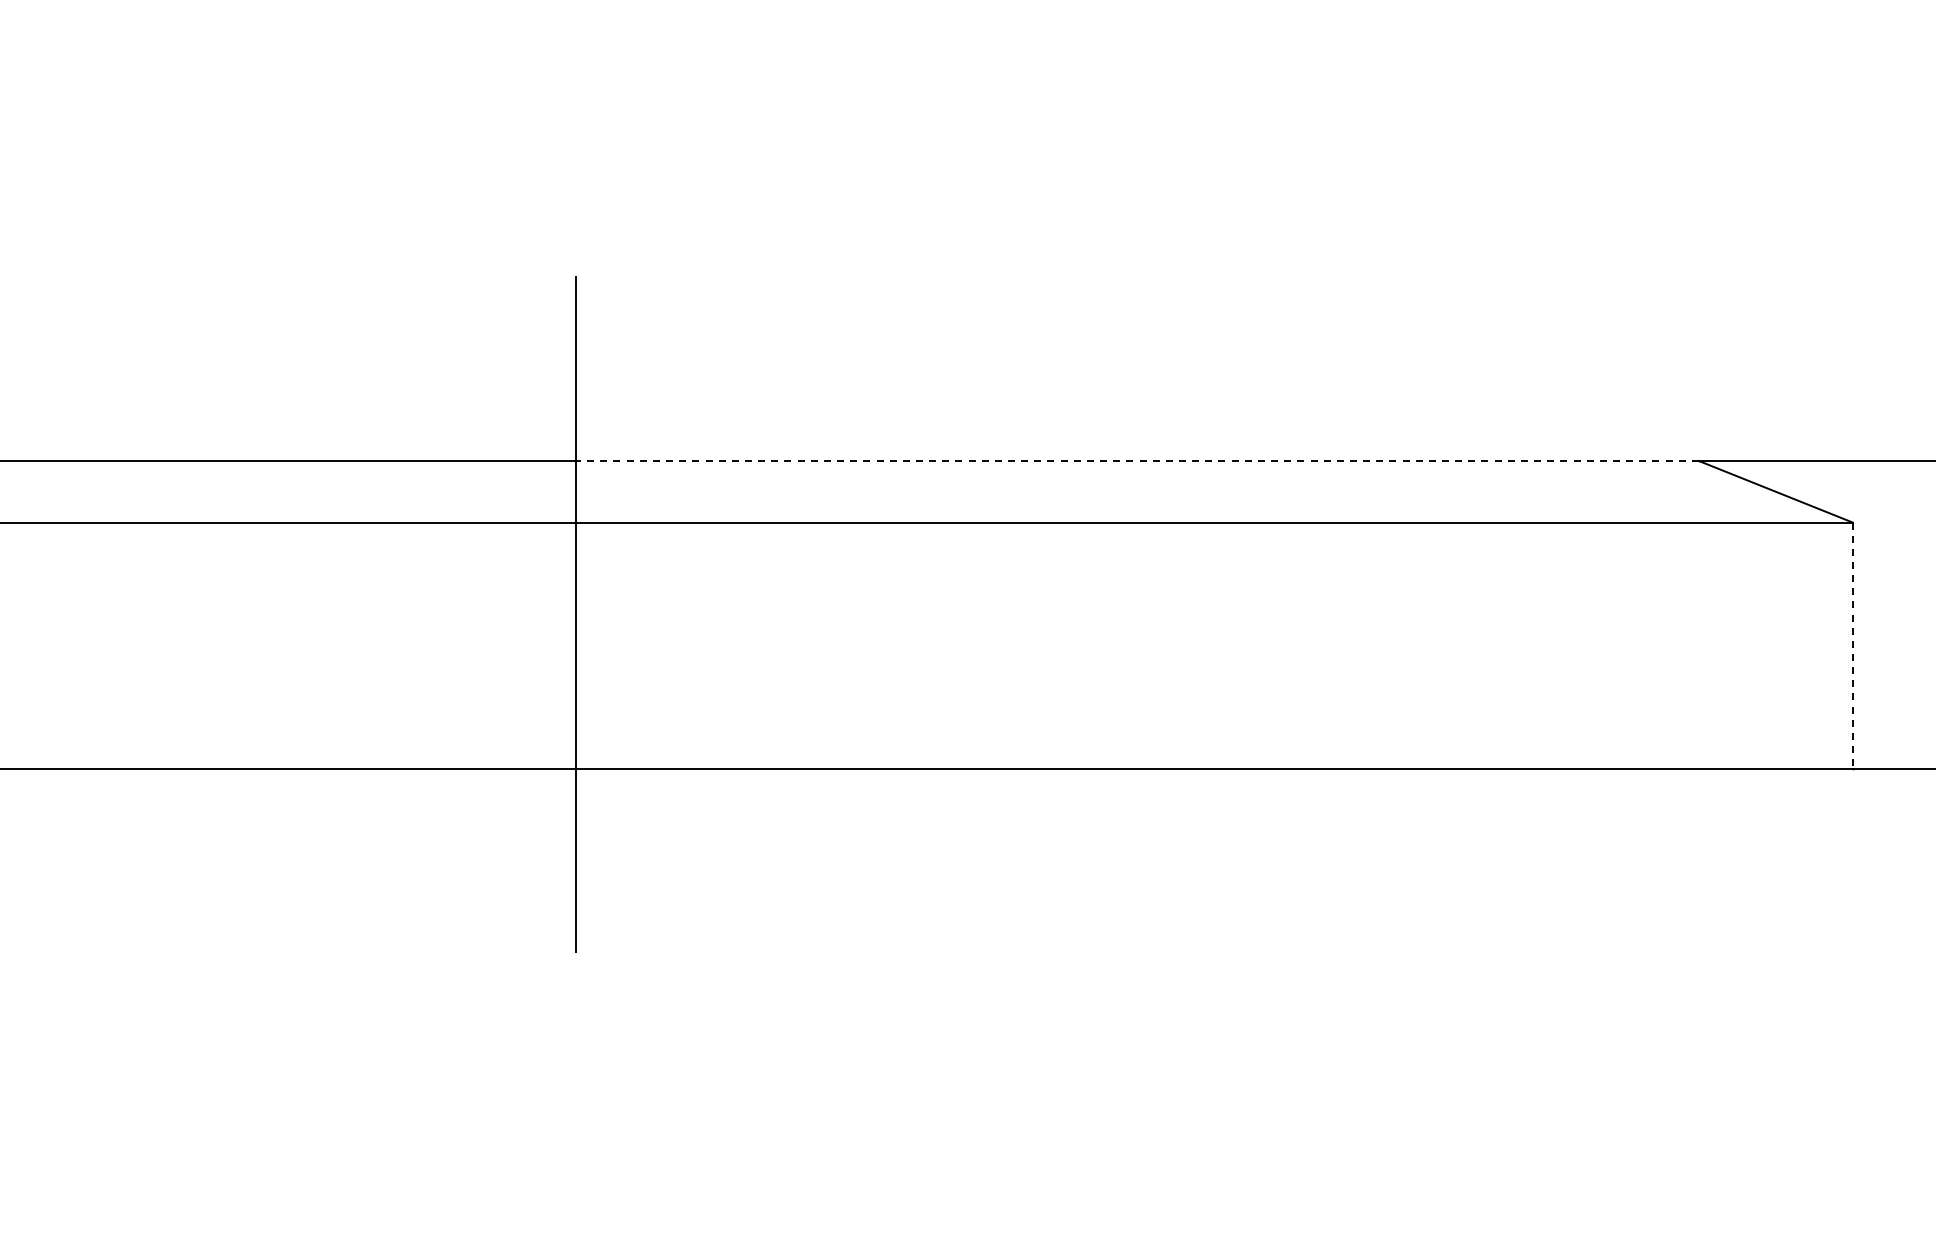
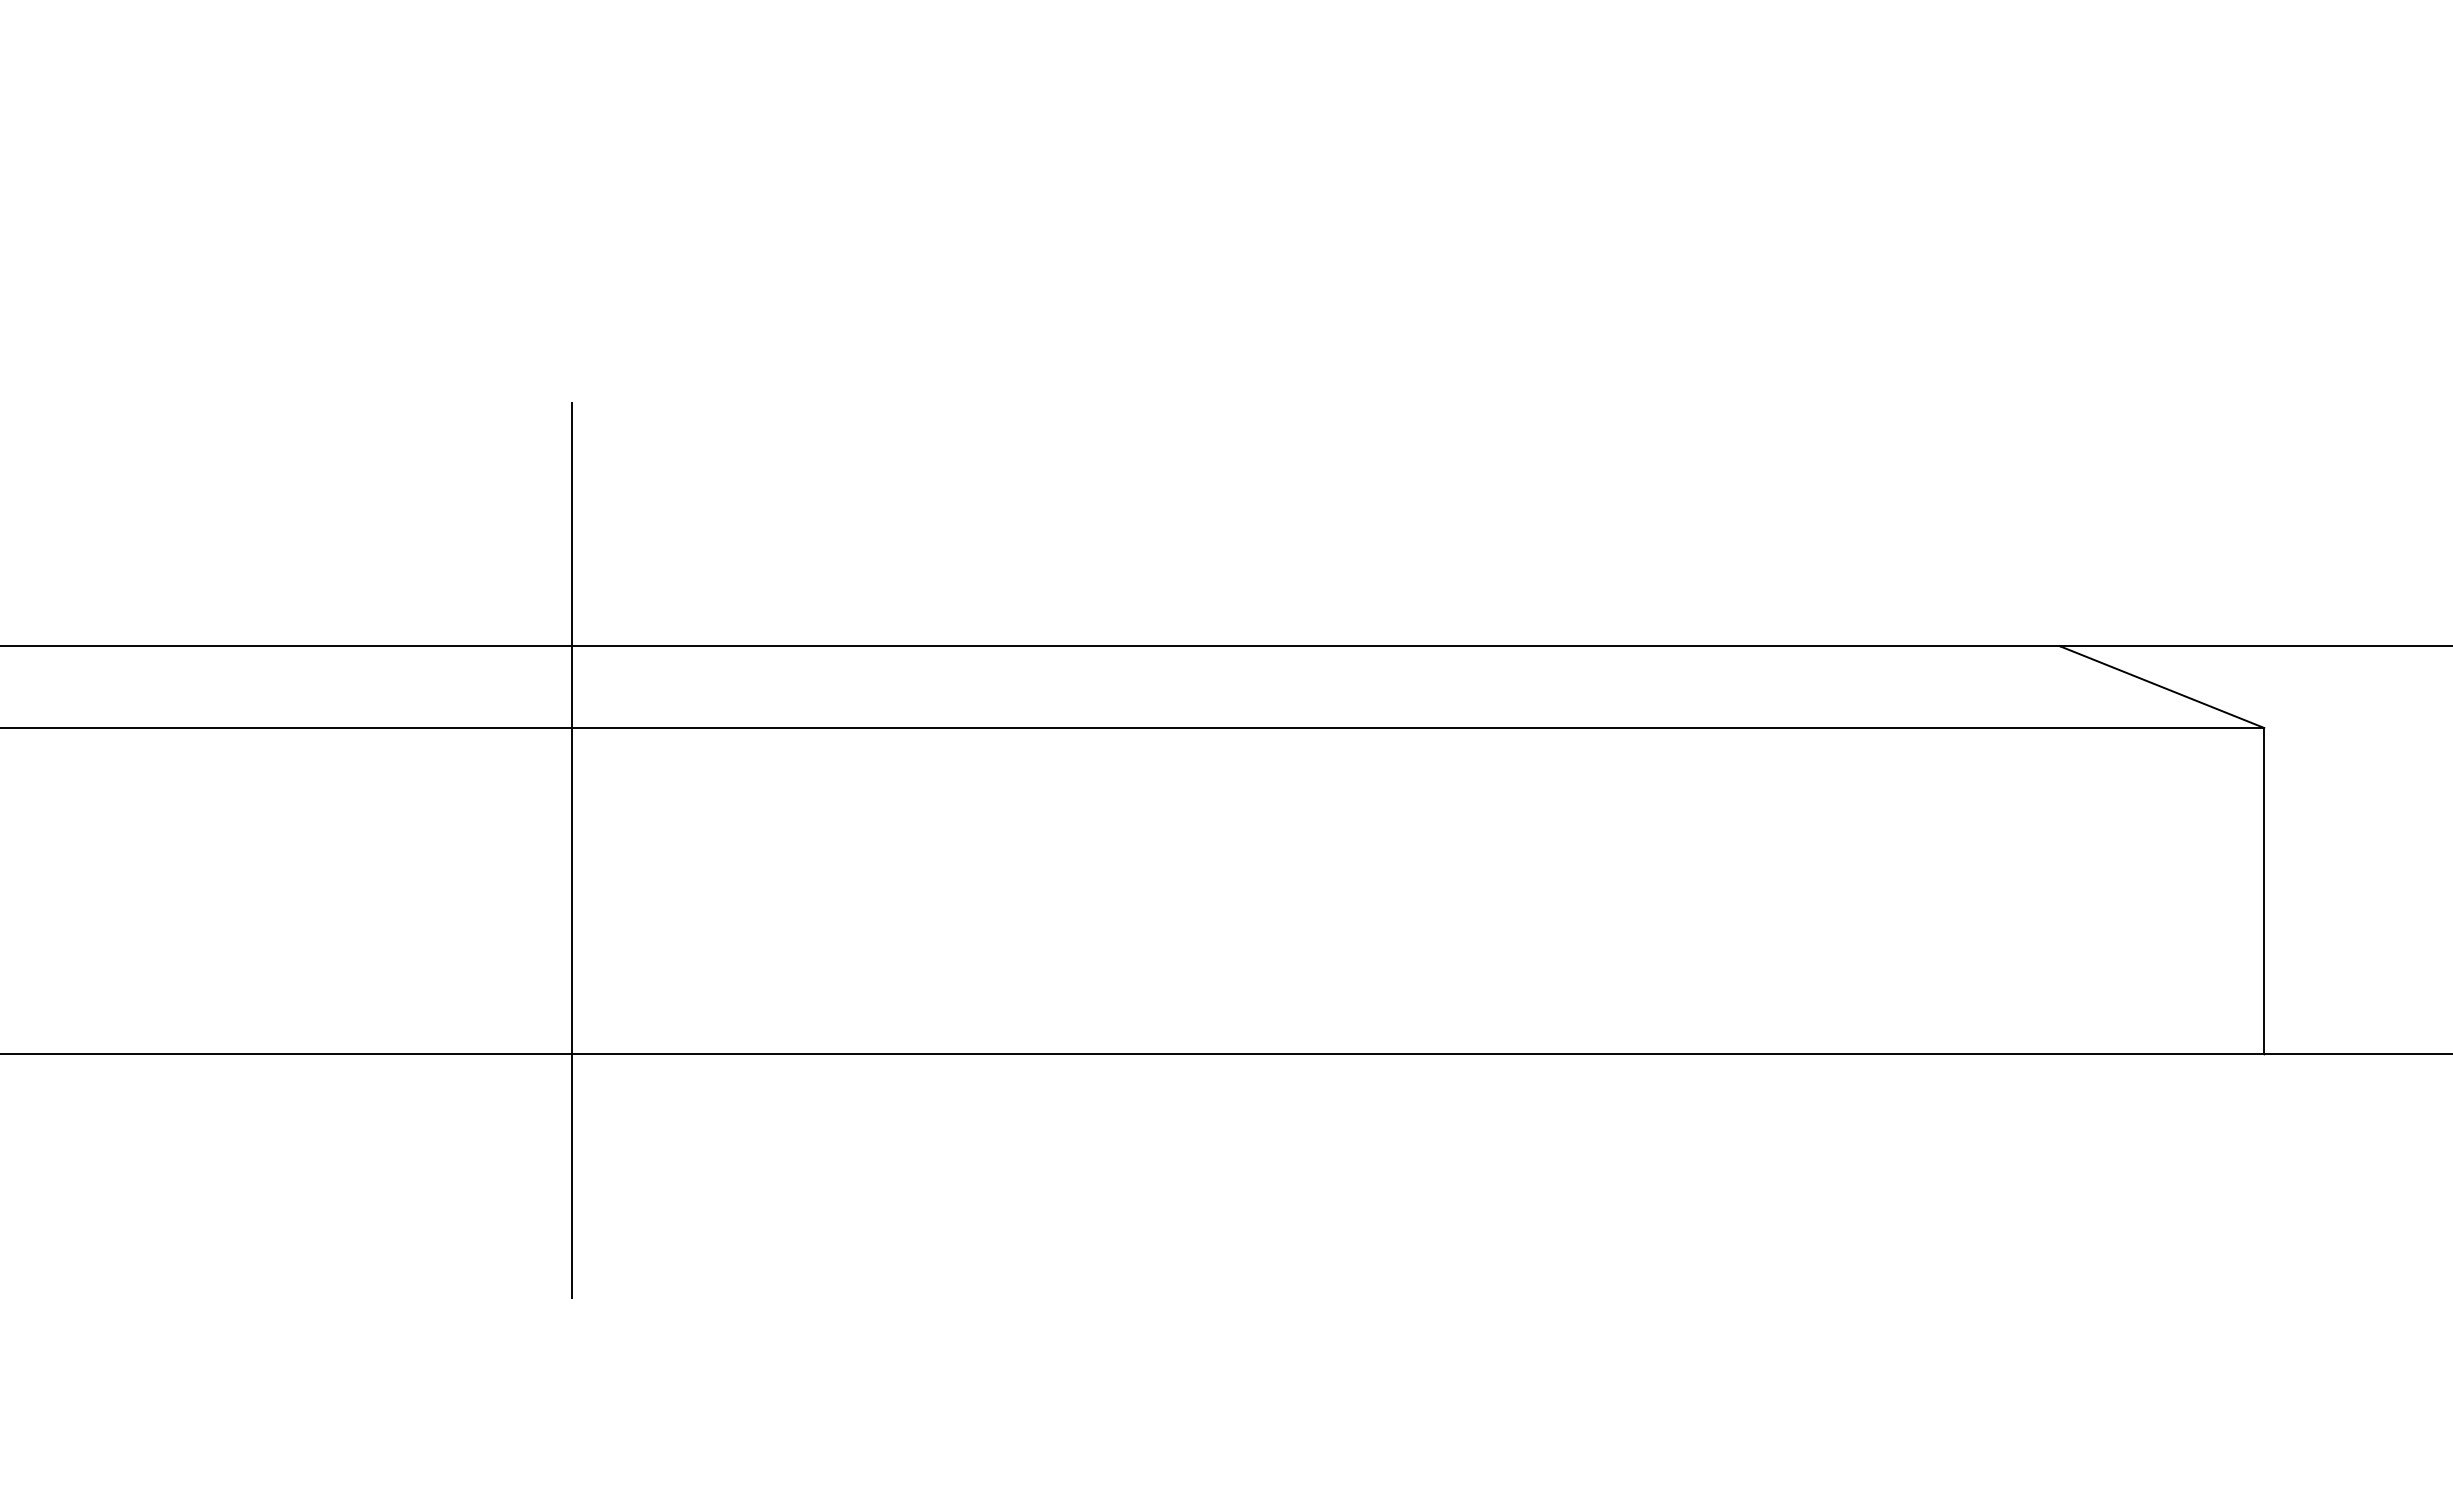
line: (1137, 461) -> (1316, 647), dashed -> solid
line: (1852, 646) -> (2264, 892), dashed -> solid

